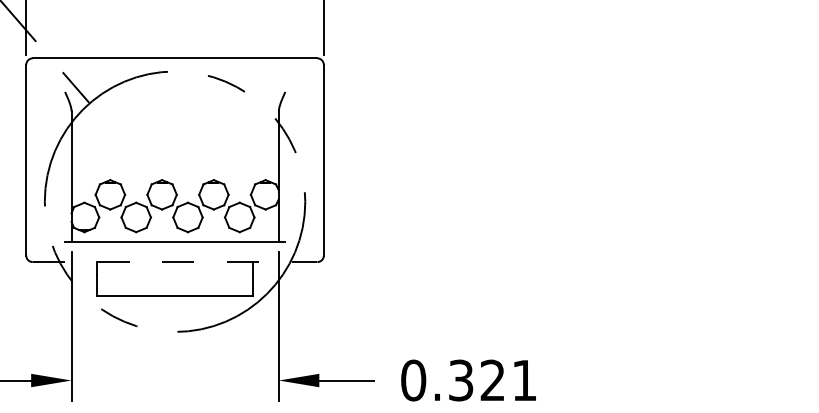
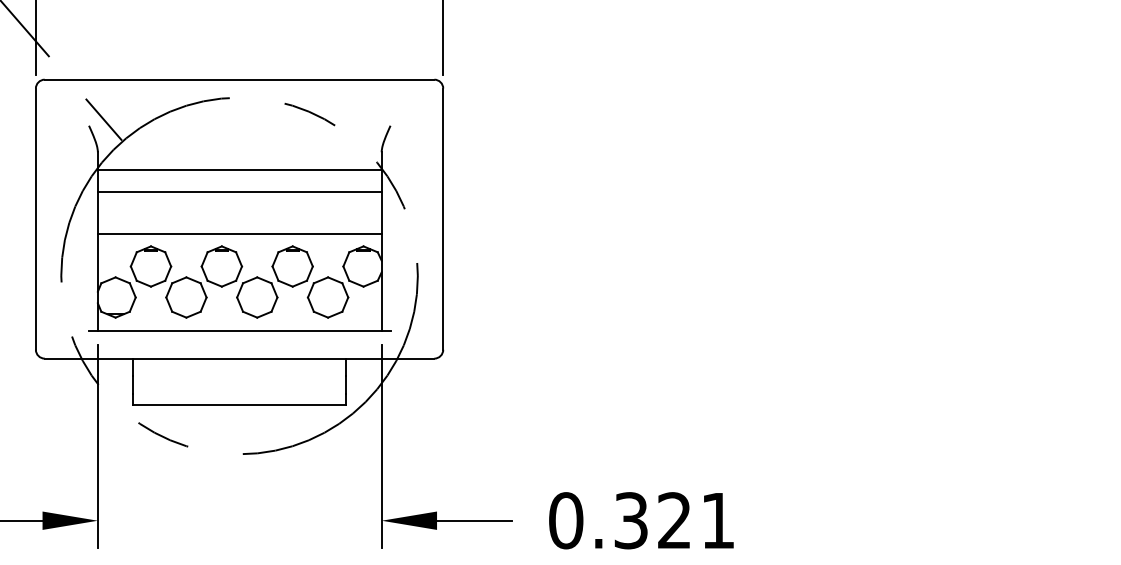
line: (175, 124) -> (239, 170), added
line: (175, 140) -> (239, 192), added
line: (175, 170) -> (239, 233), added
line: (175, 262) -> (239, 358), dashed -> solid

